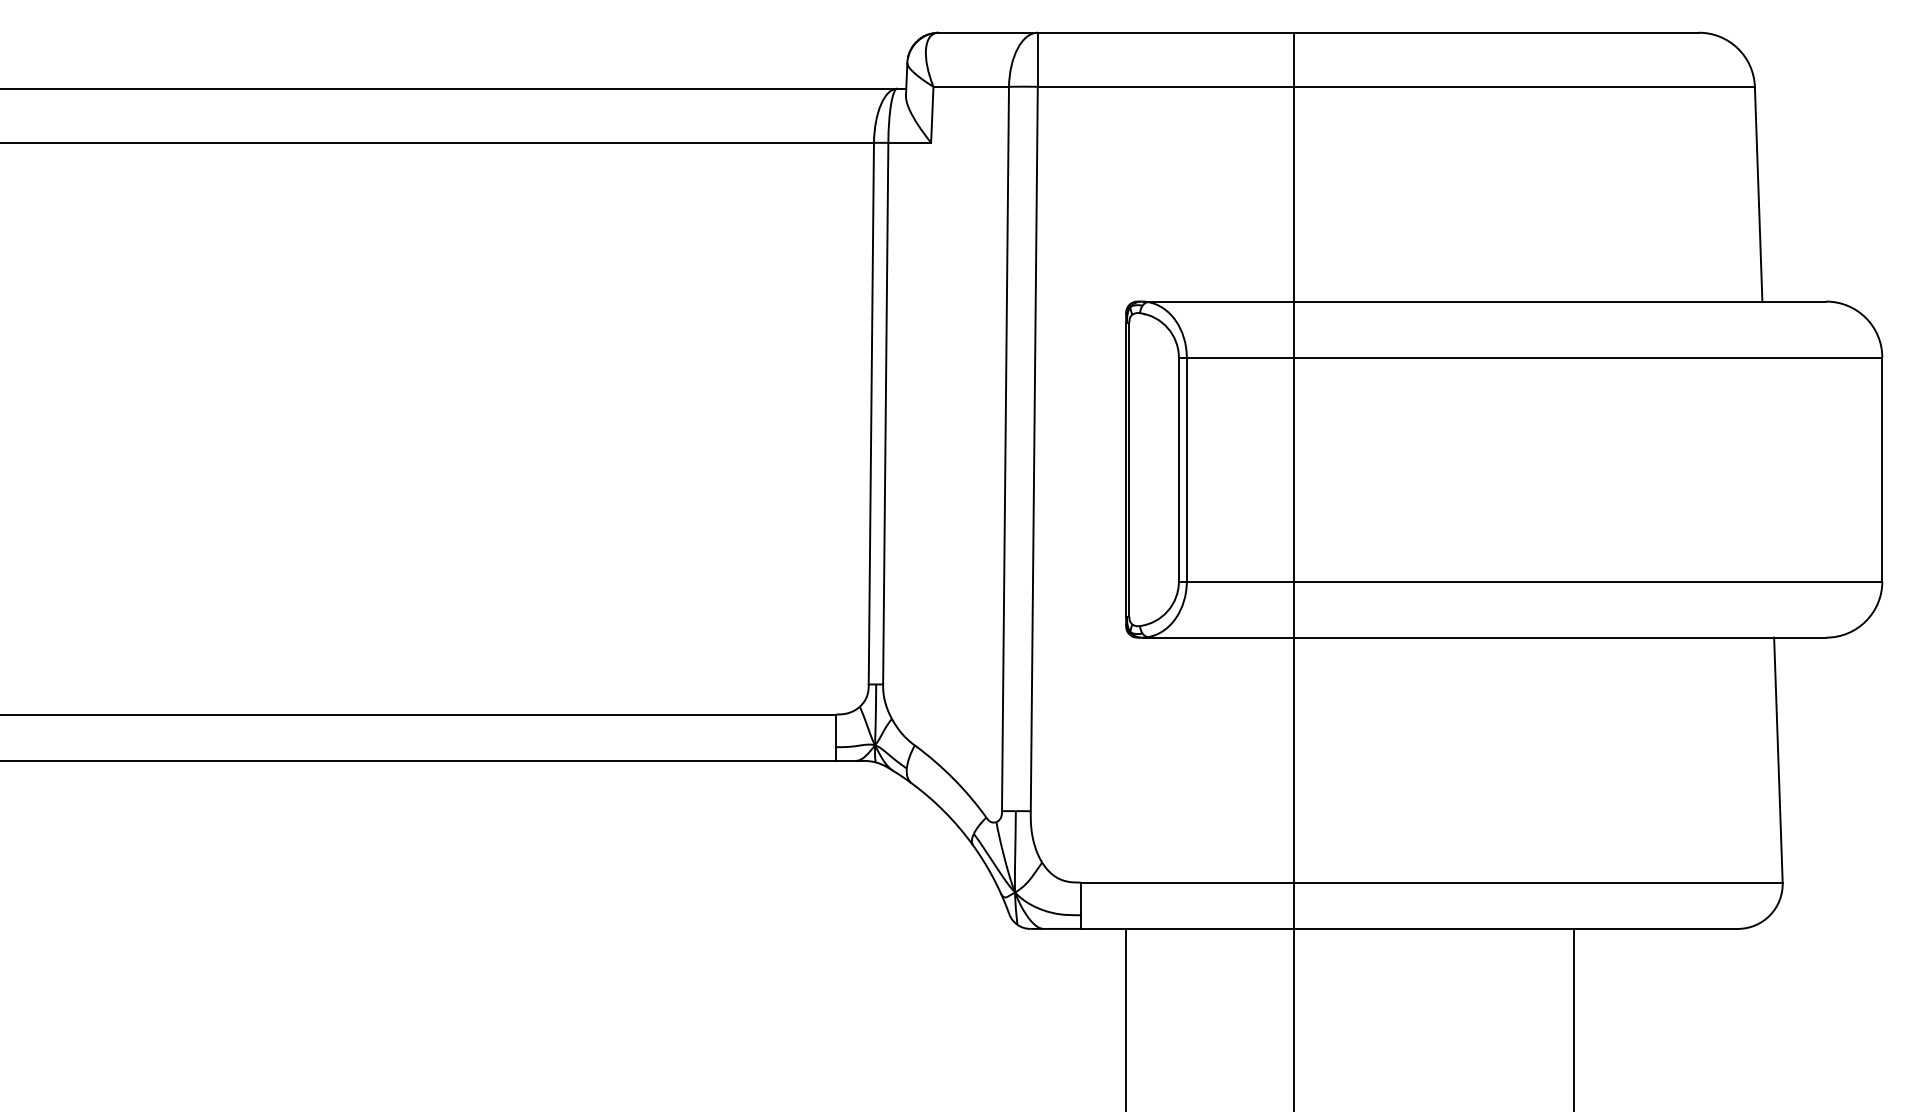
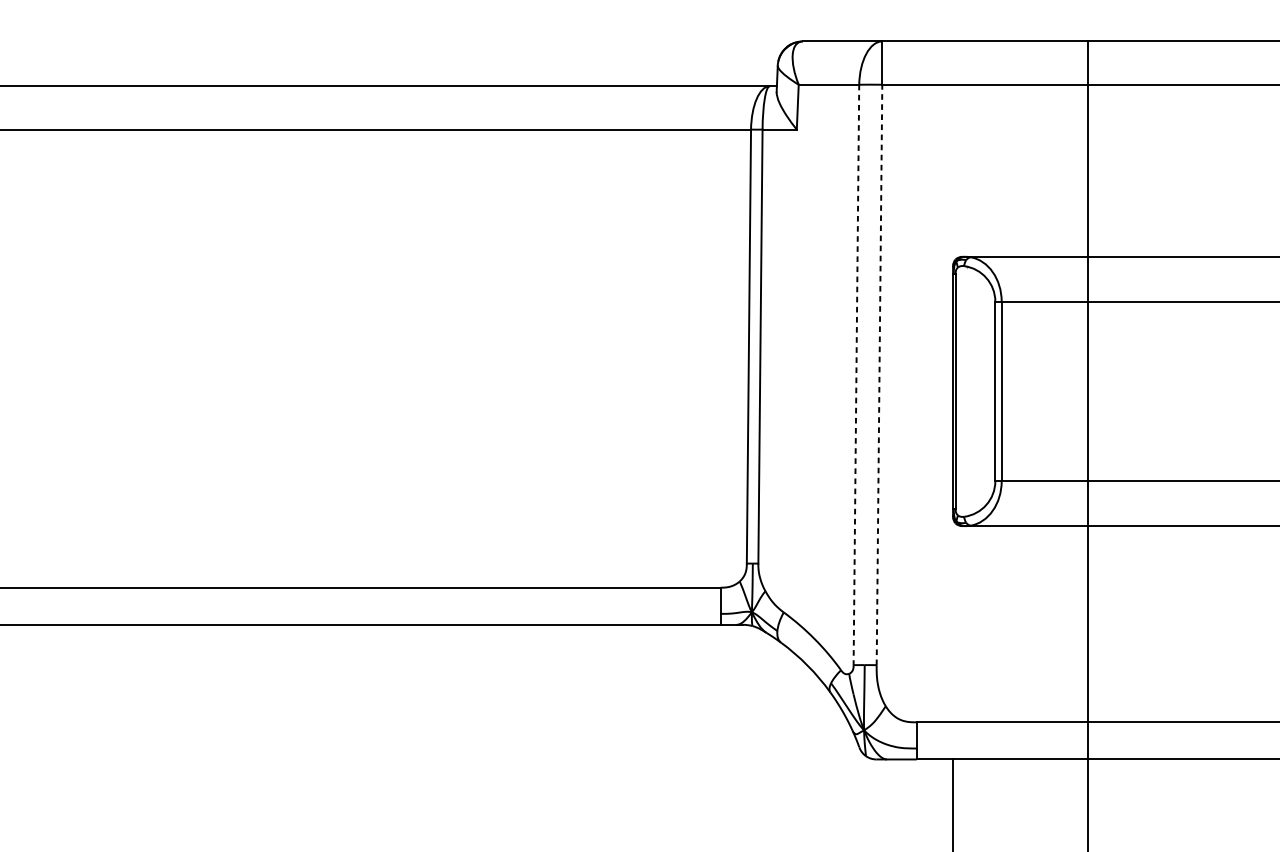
line: (1034, 448) -> (879, 374), solid -> dashed
line: (1005, 449) -> (856, 375), solid -> dashed

